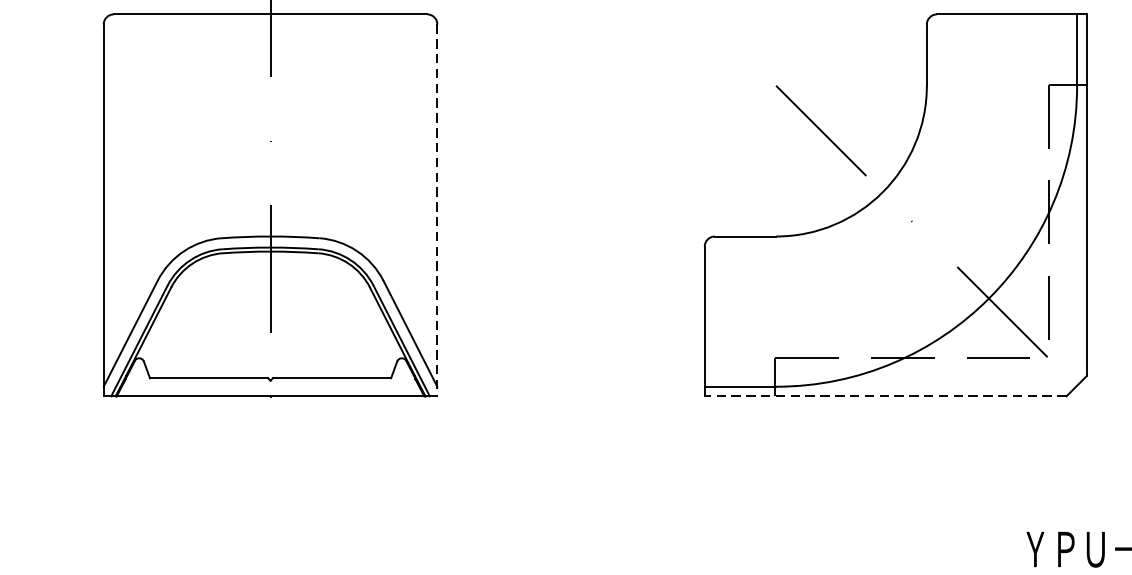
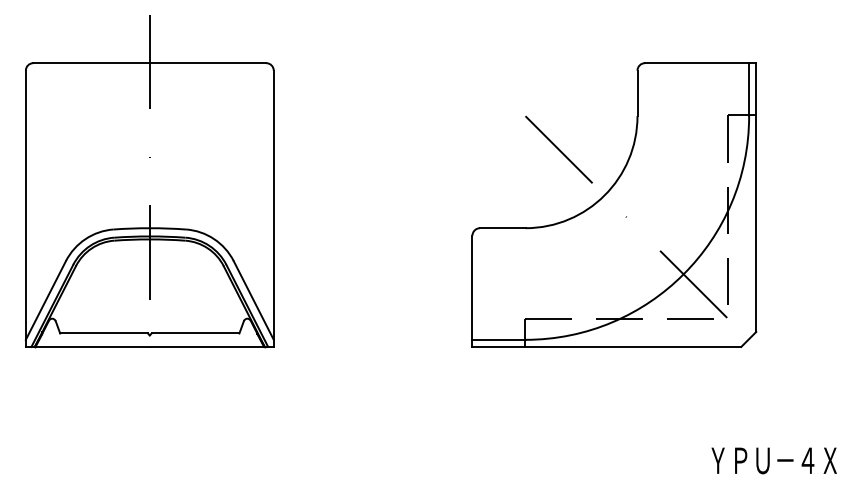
line: (437, 211) -> (273, 209), dashed -> solid
line: (885, 395) -> (606, 346), dashed -> solid

